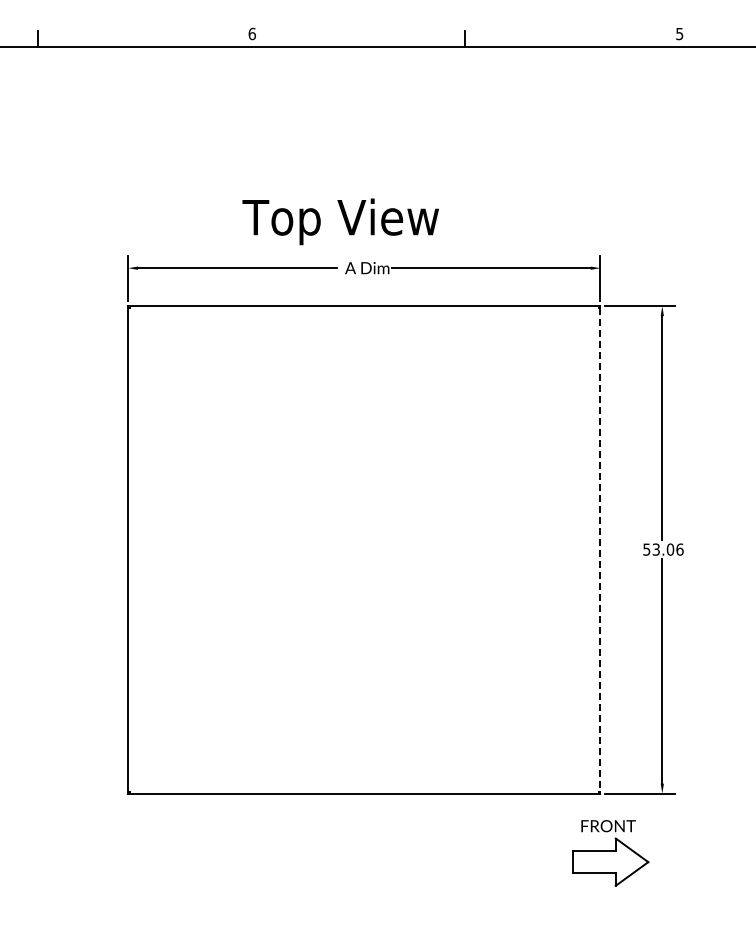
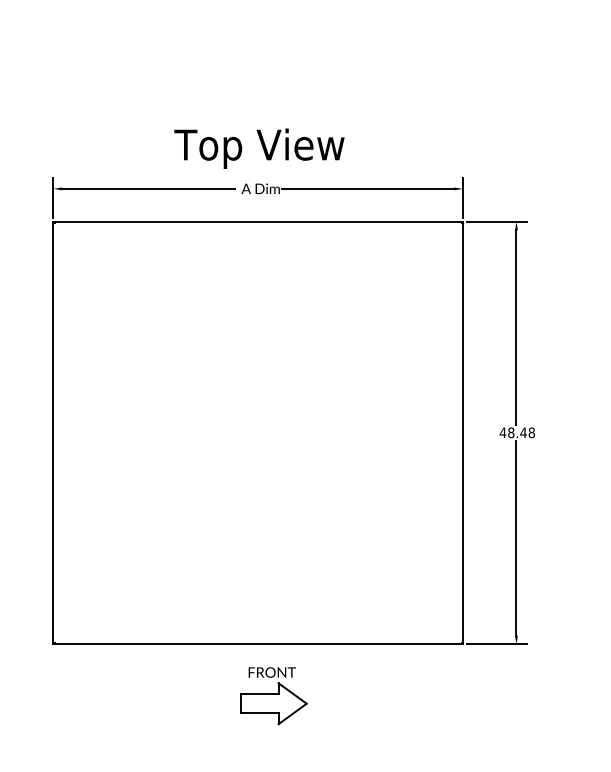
text: (340, 221) -> (259, 148), moved
text: (662, 549) -> (516, 432), 53.06 -> 48.48
line: (600, 550) -> (462, 433), dashed -> solid
part: (610, 853) -> (273, 696), moved

